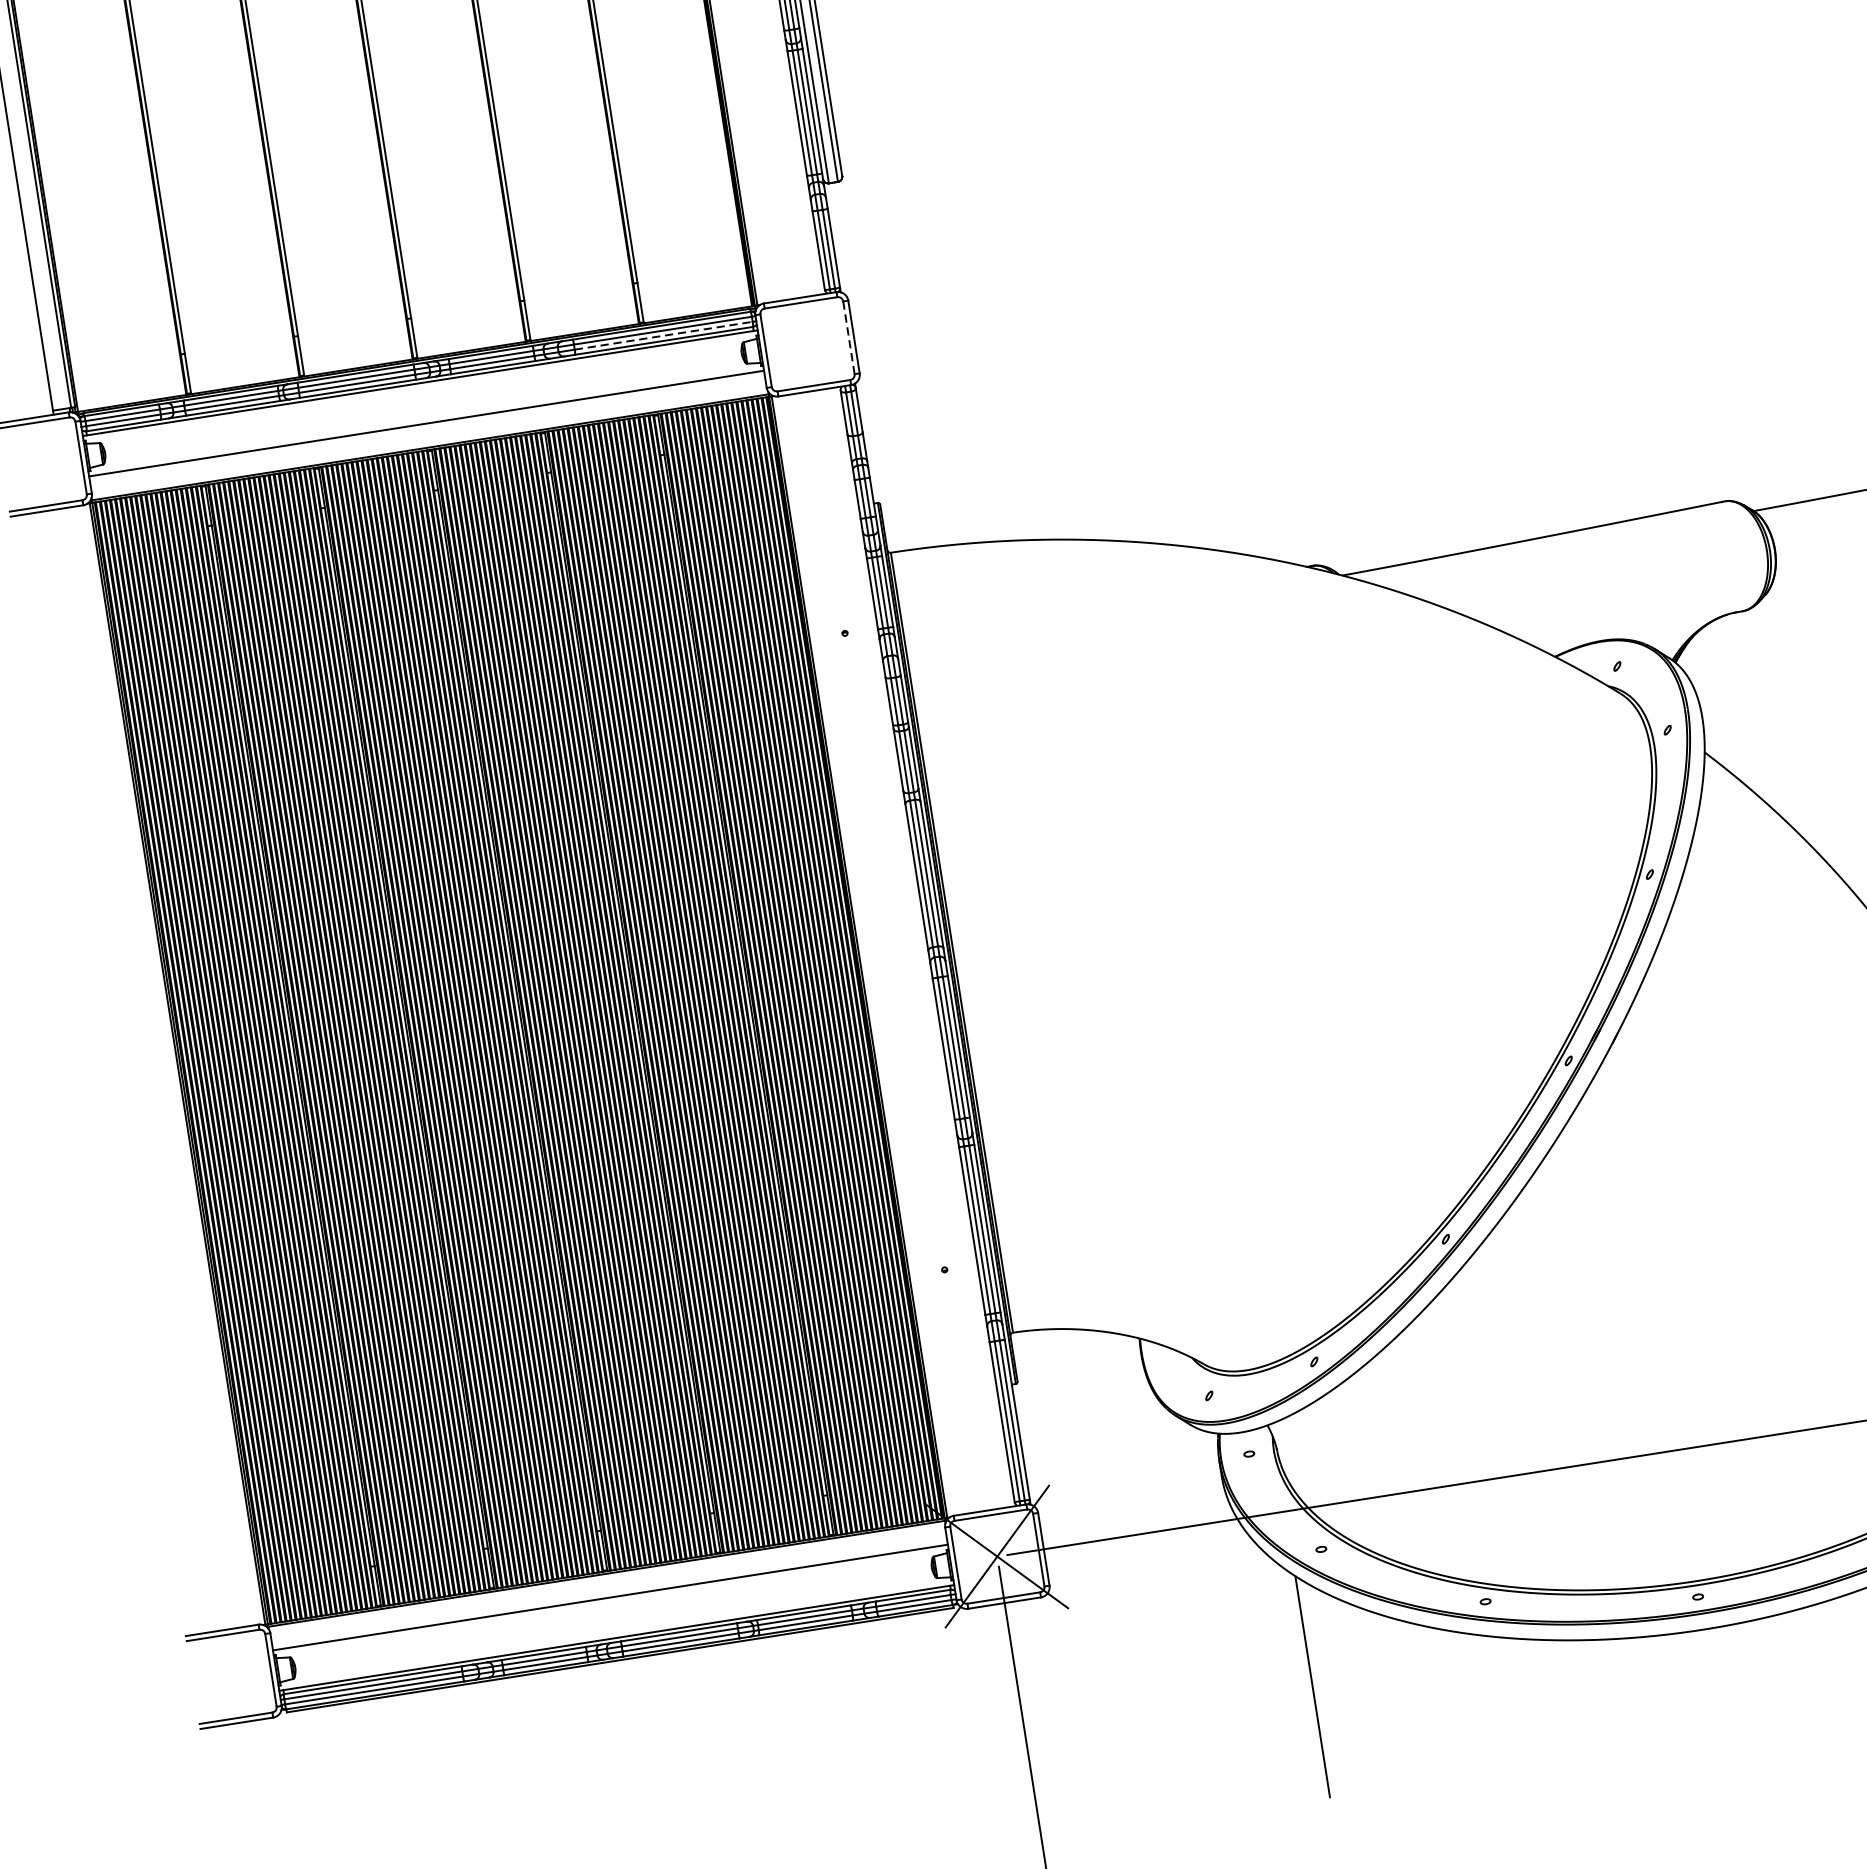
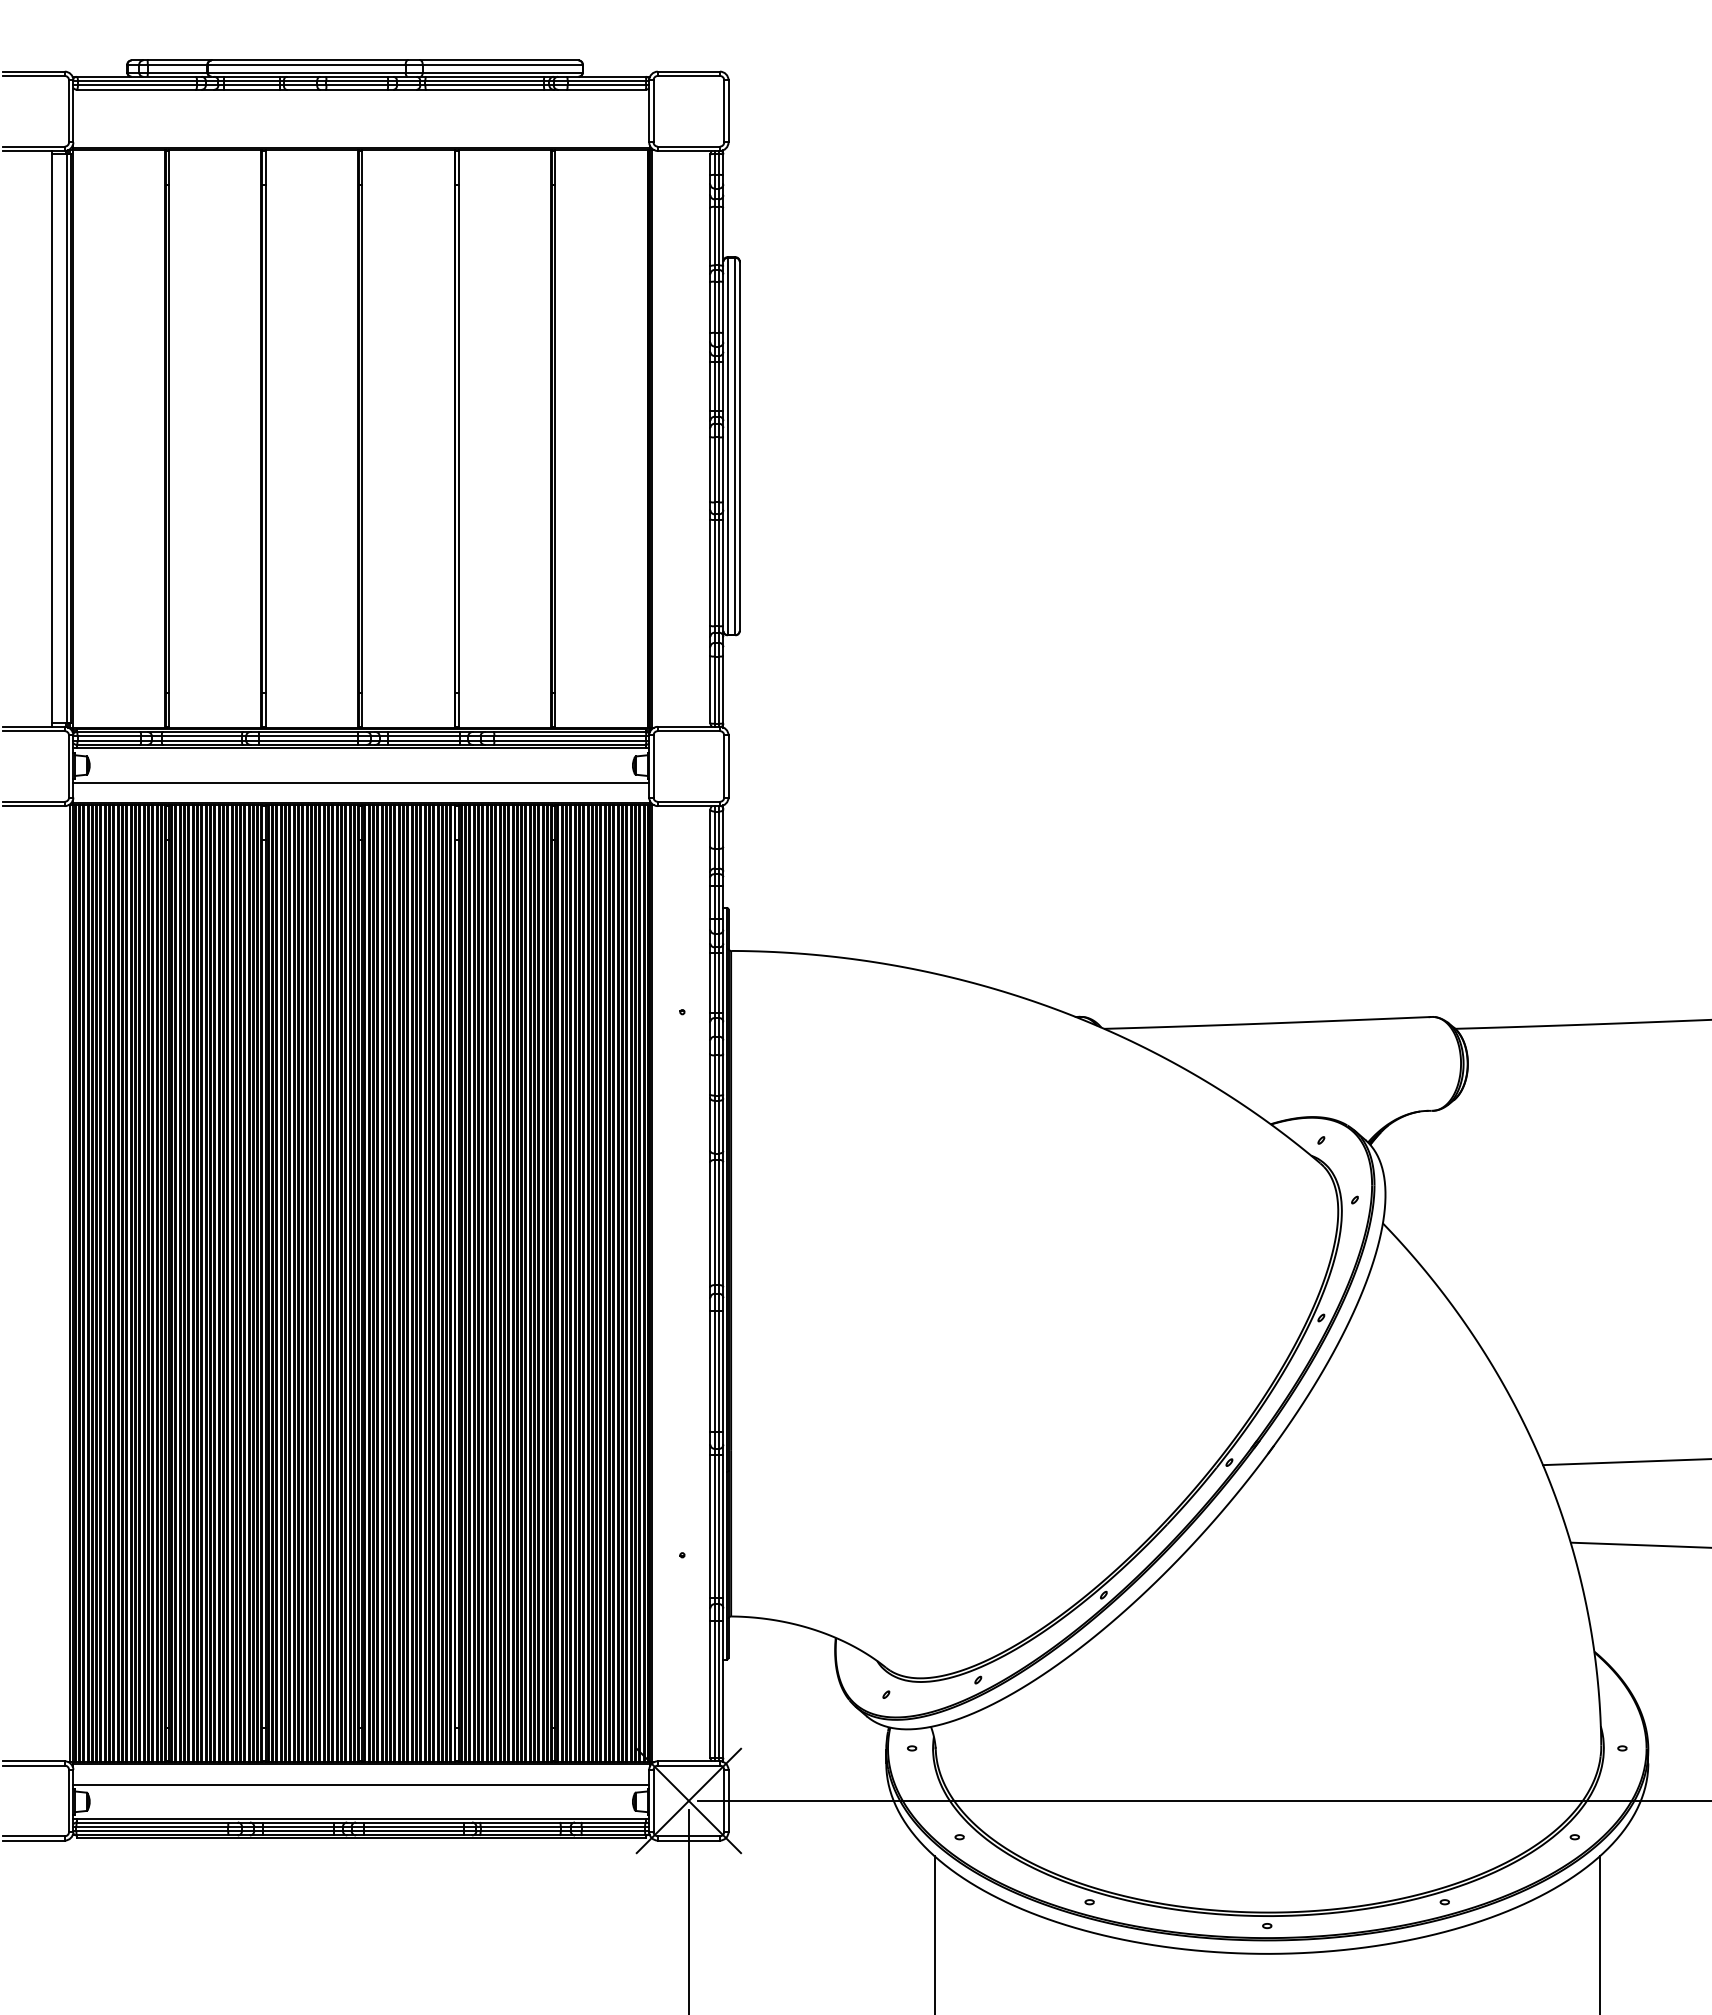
line: (663, 335) -> (570, 740), dashed -> solid
line: (849, 336) -> (724, 765), dashed -> solid

